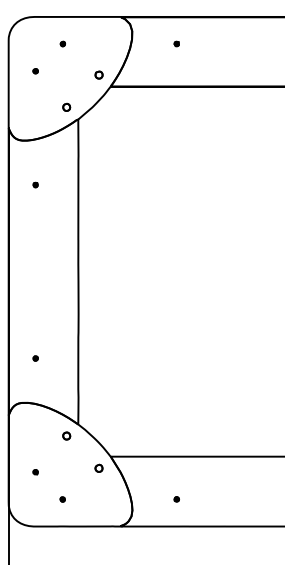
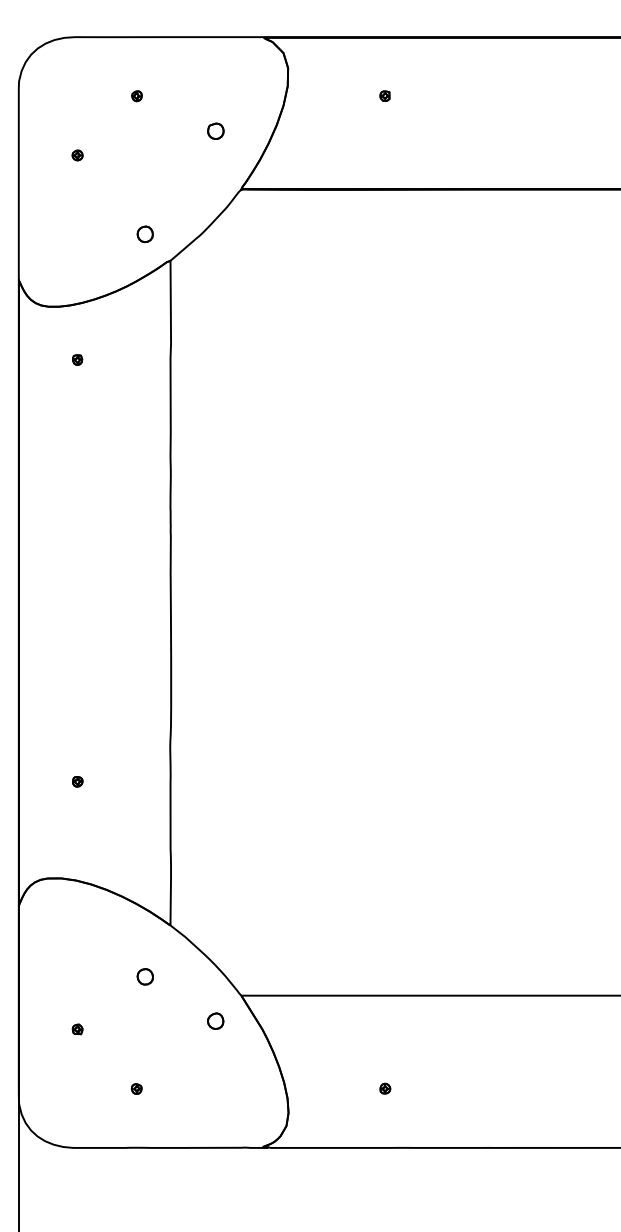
part: (98, 74) -> (214, 129), moved
part: (35, 184) -> (77, 358), moved
part: (66, 435) -> (144, 975), moved

